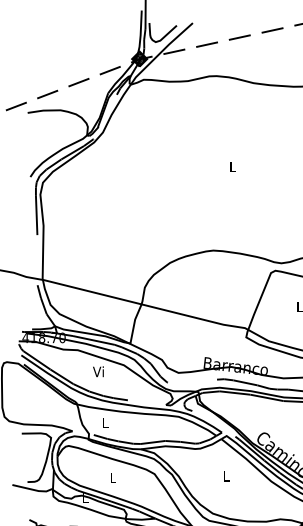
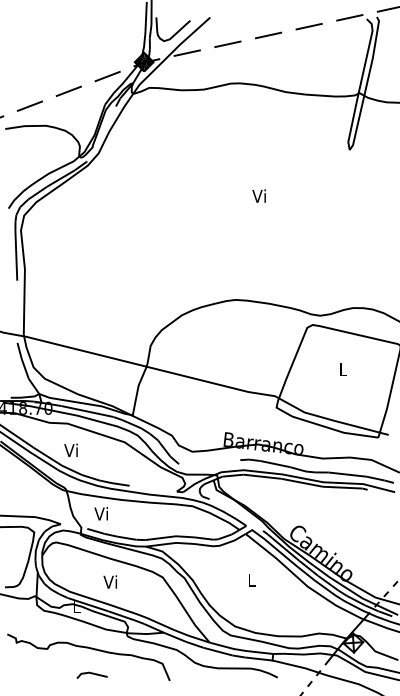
text: (231, 166) -> (258, 195), L -> Vi
text: (98, 371) -> (70, 449), moved
text: (104, 422) -> (100, 513), L -> Vi
text: (111, 477) -> (109, 581), L -> Vi

